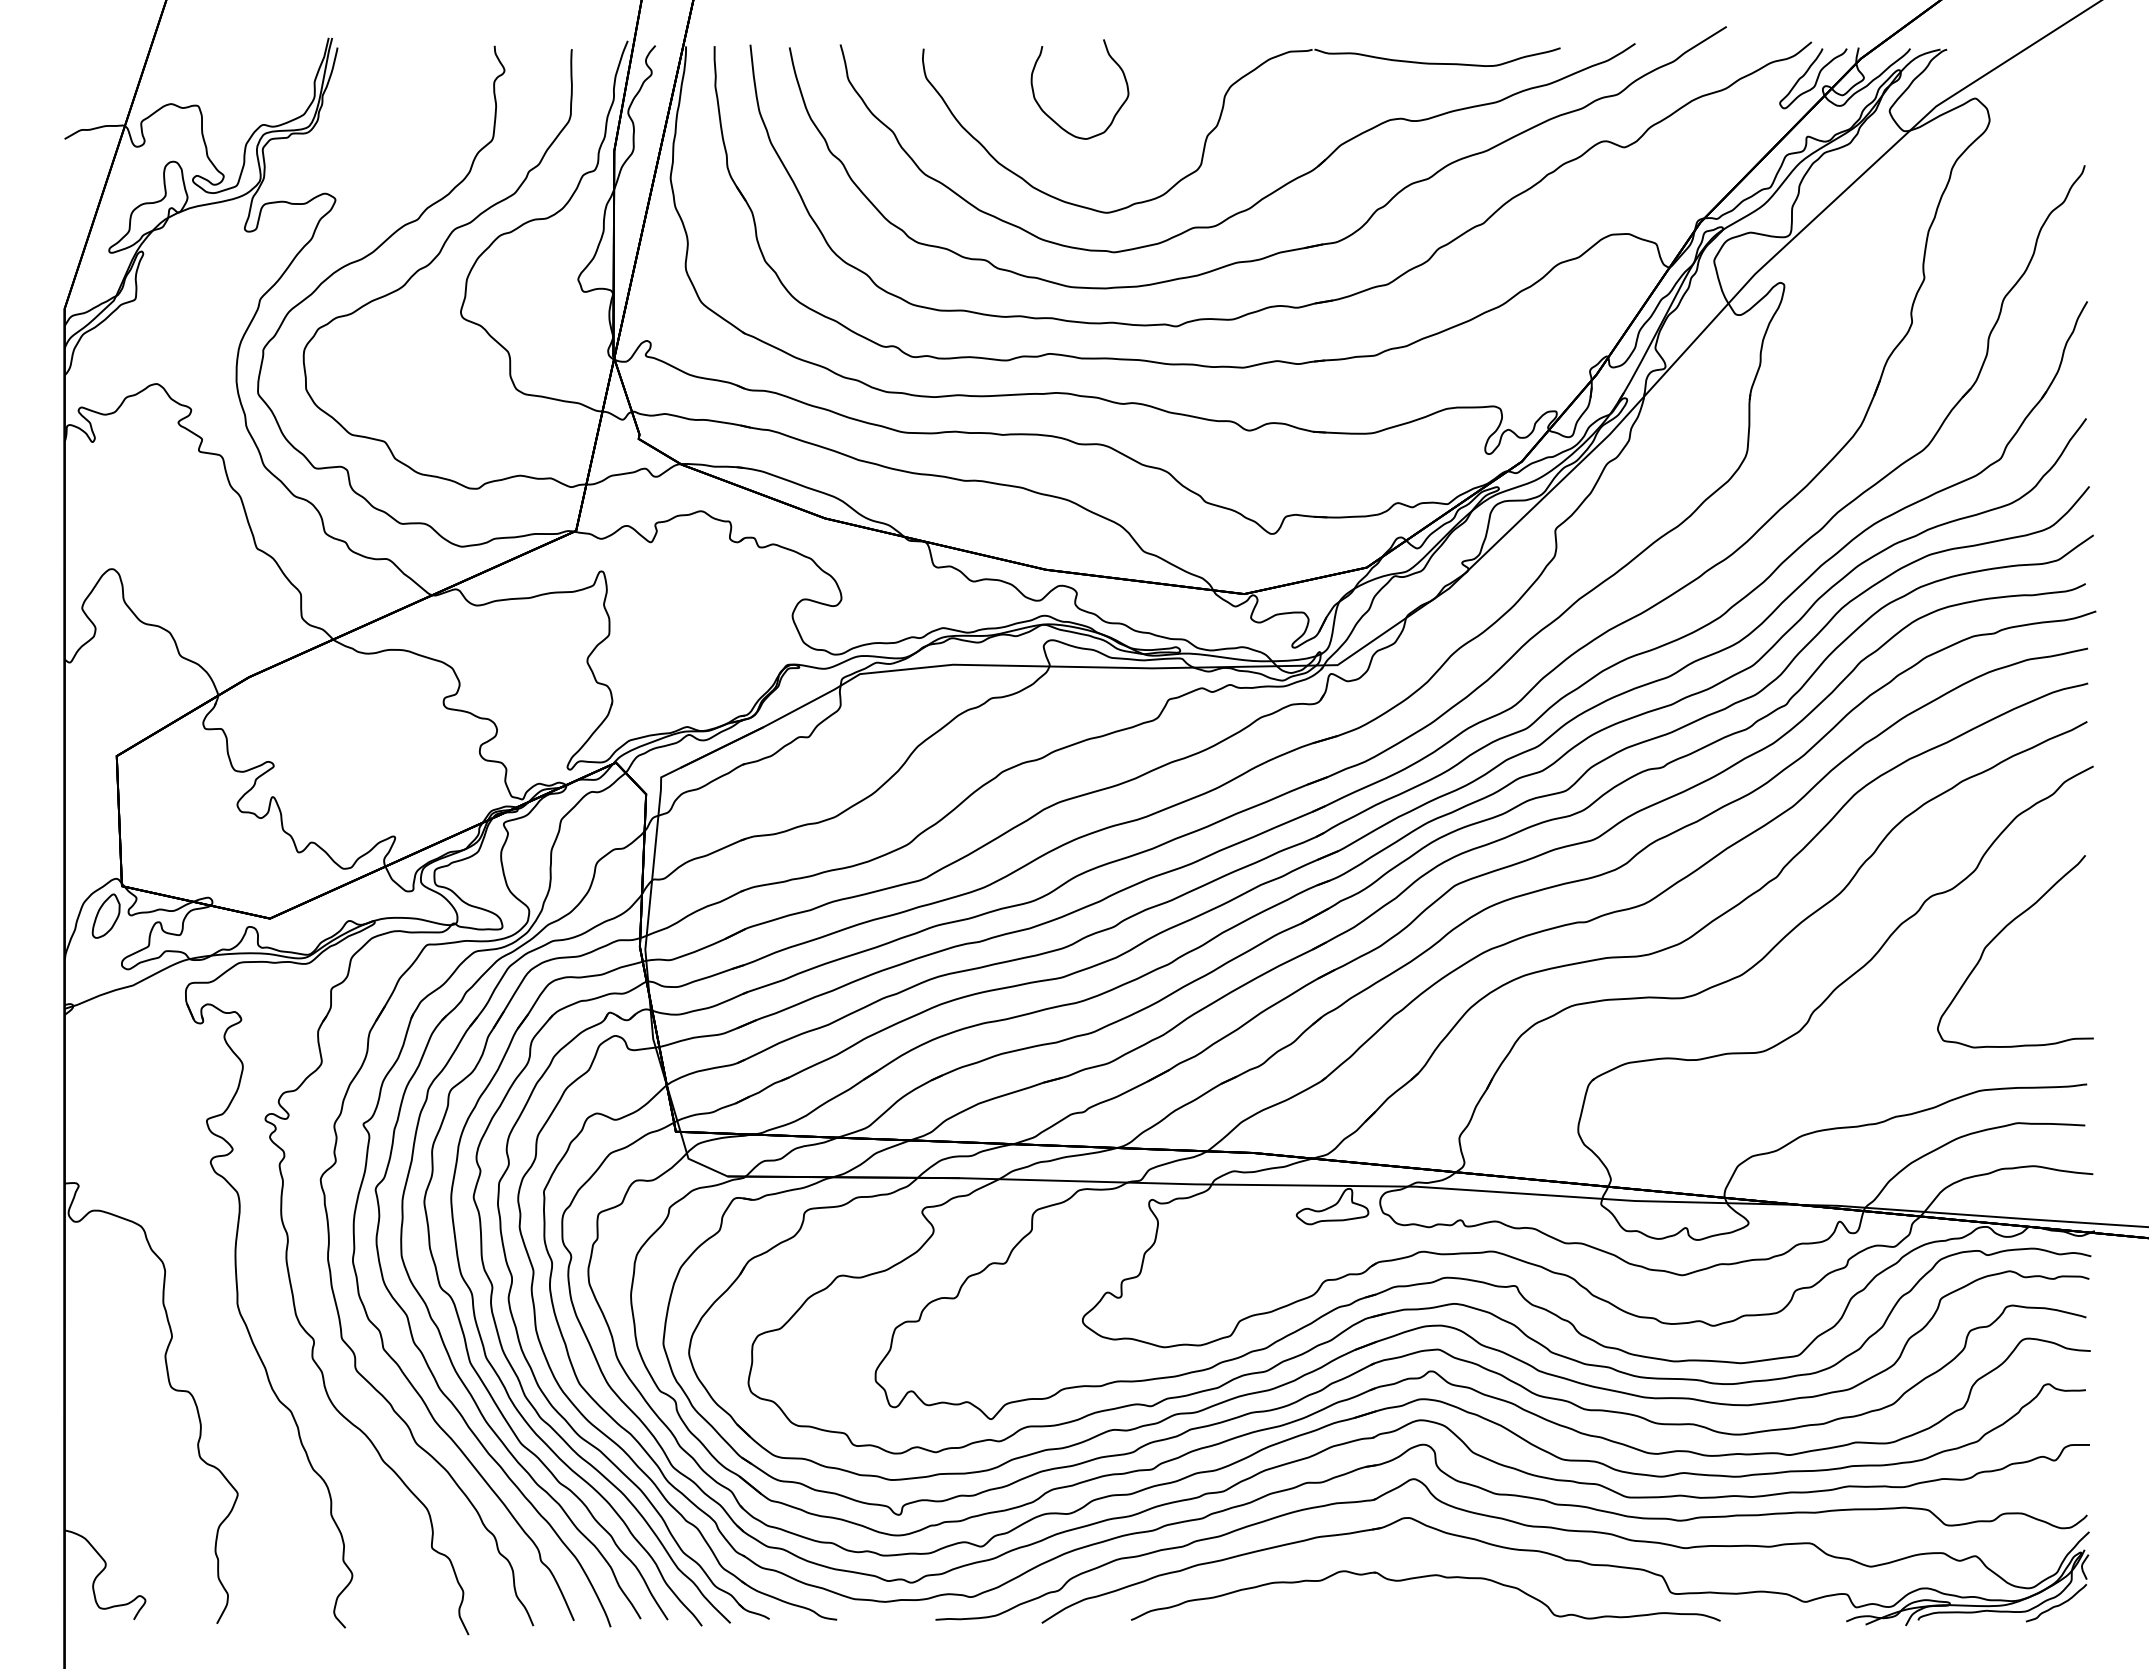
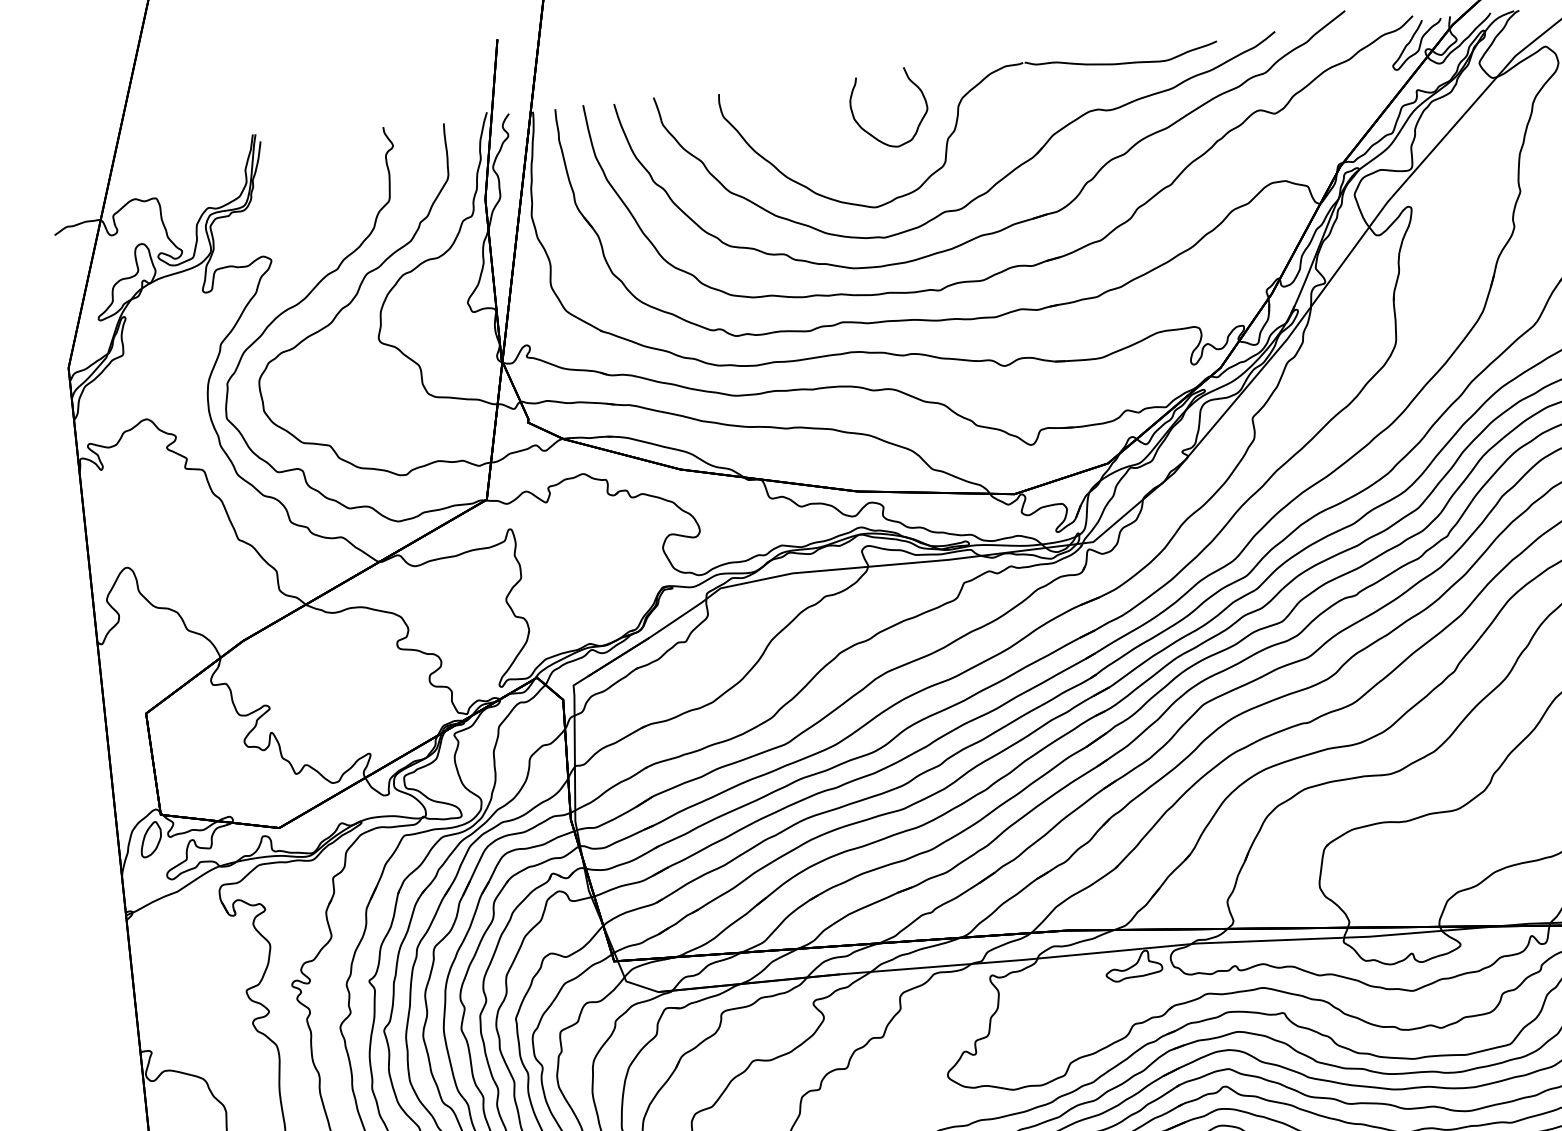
curve: (1051, 117) -> (869, 132), moved

